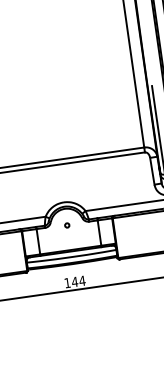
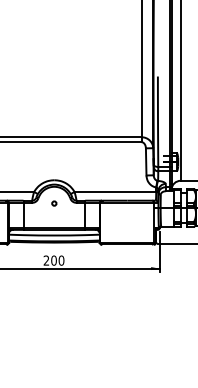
text: (74, 281) -> (53, 260), 144 -> 200

